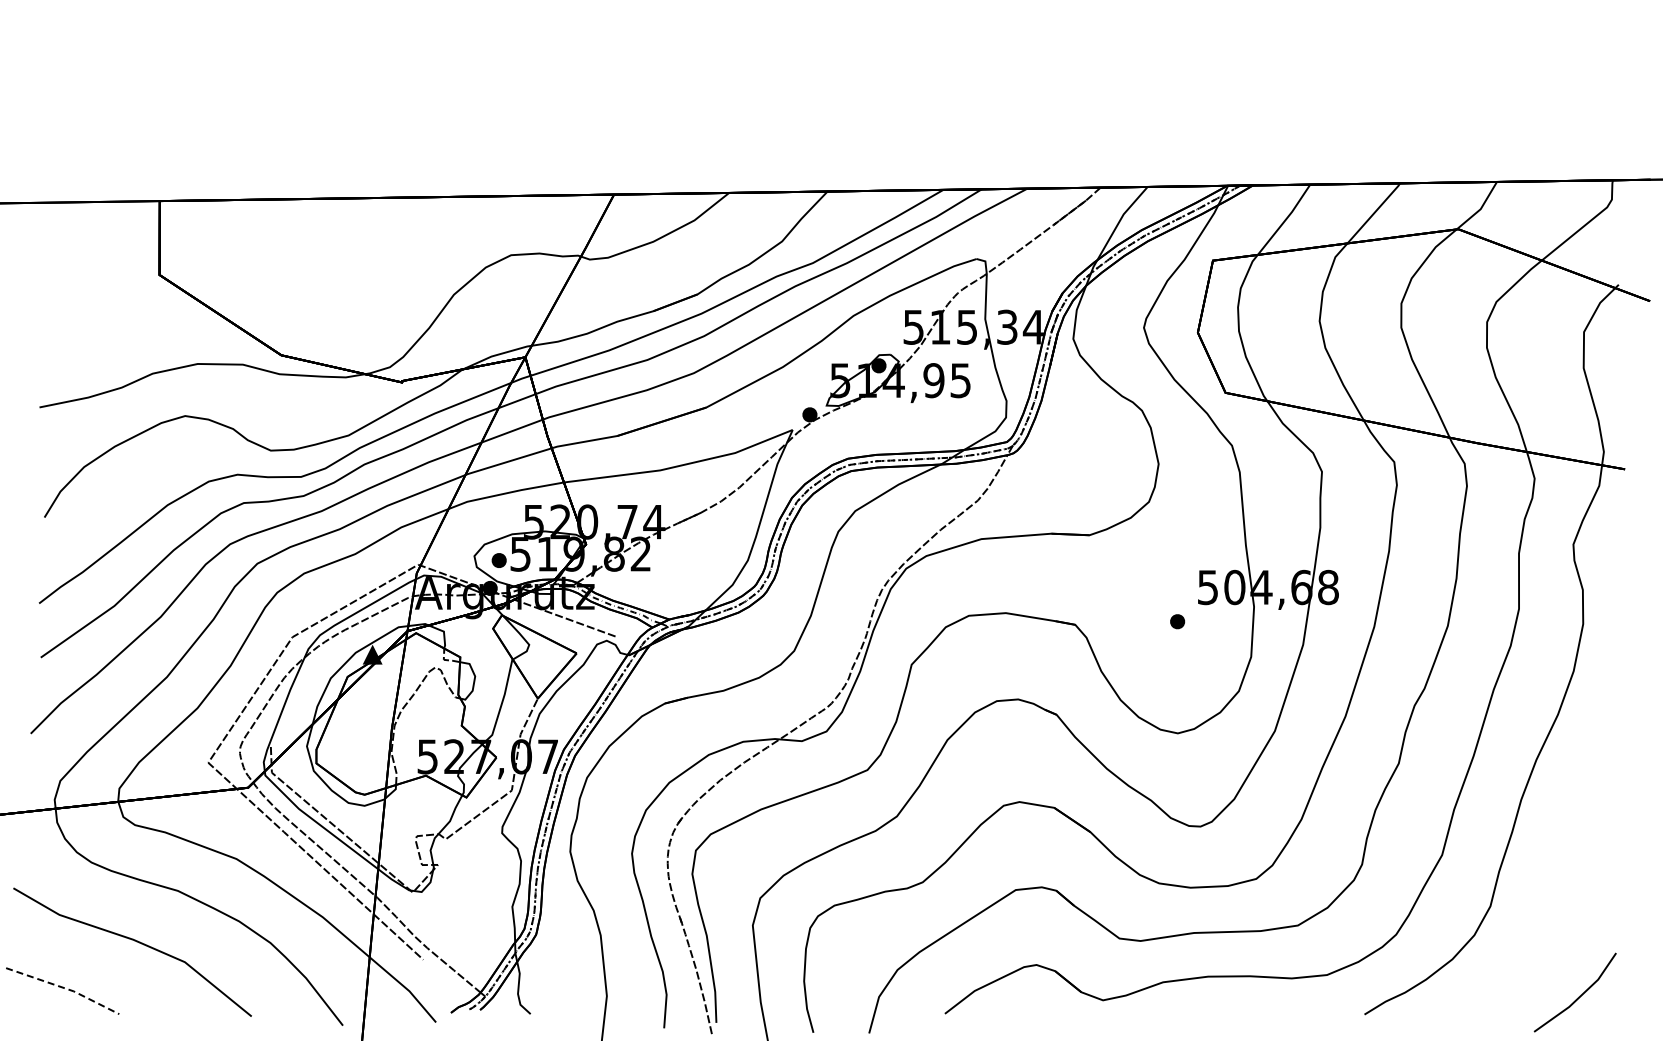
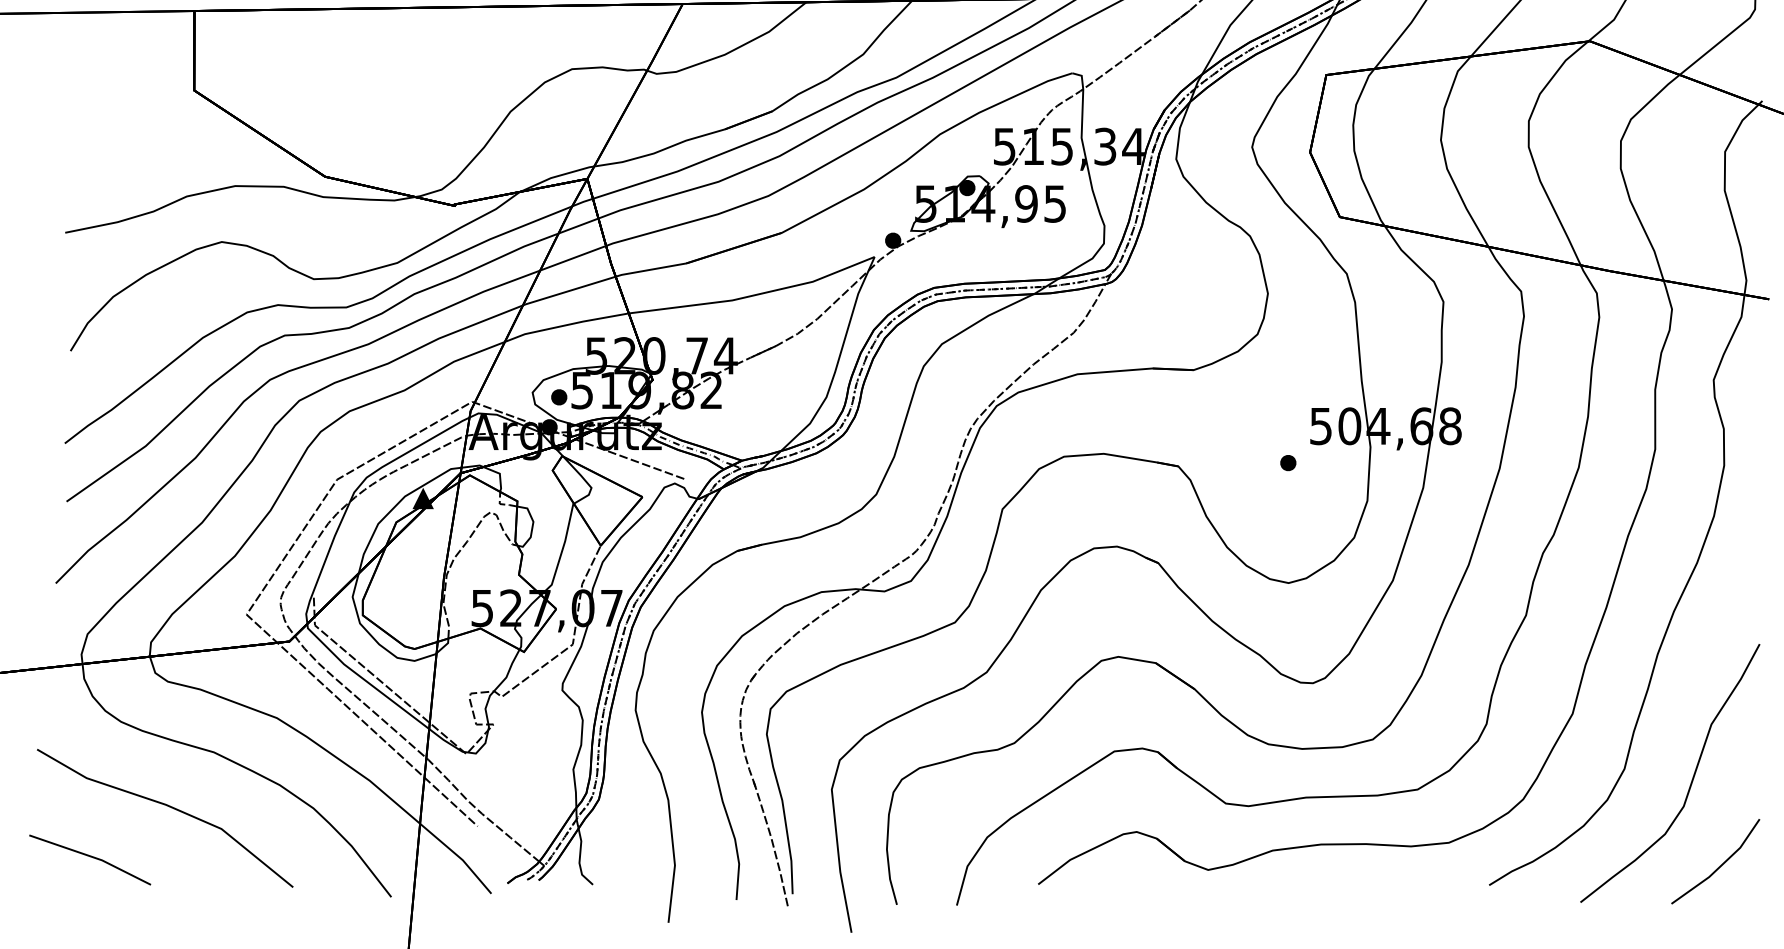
curve: (1552, 917) -> (1691, 780), added
line: (64, 988) -> (92, 857), dashed -> solid

